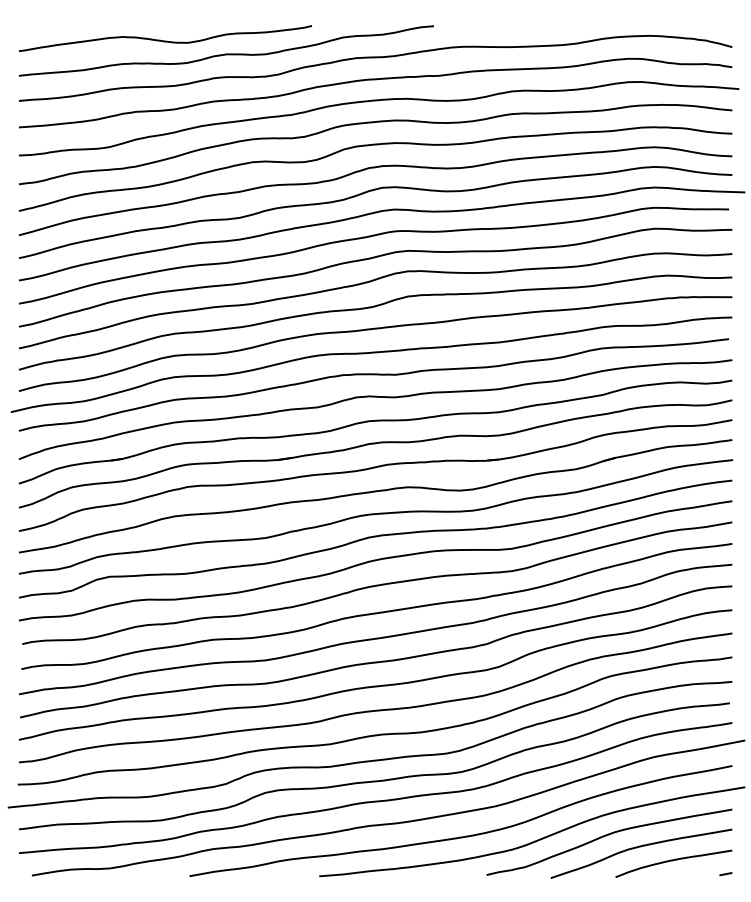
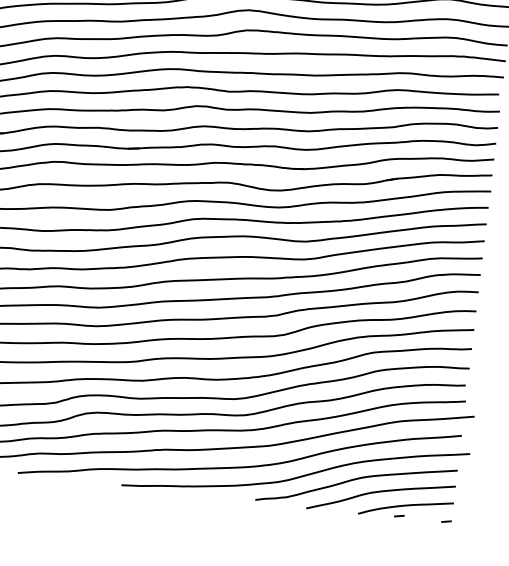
line: (666, 874) -> (399, 516), added

